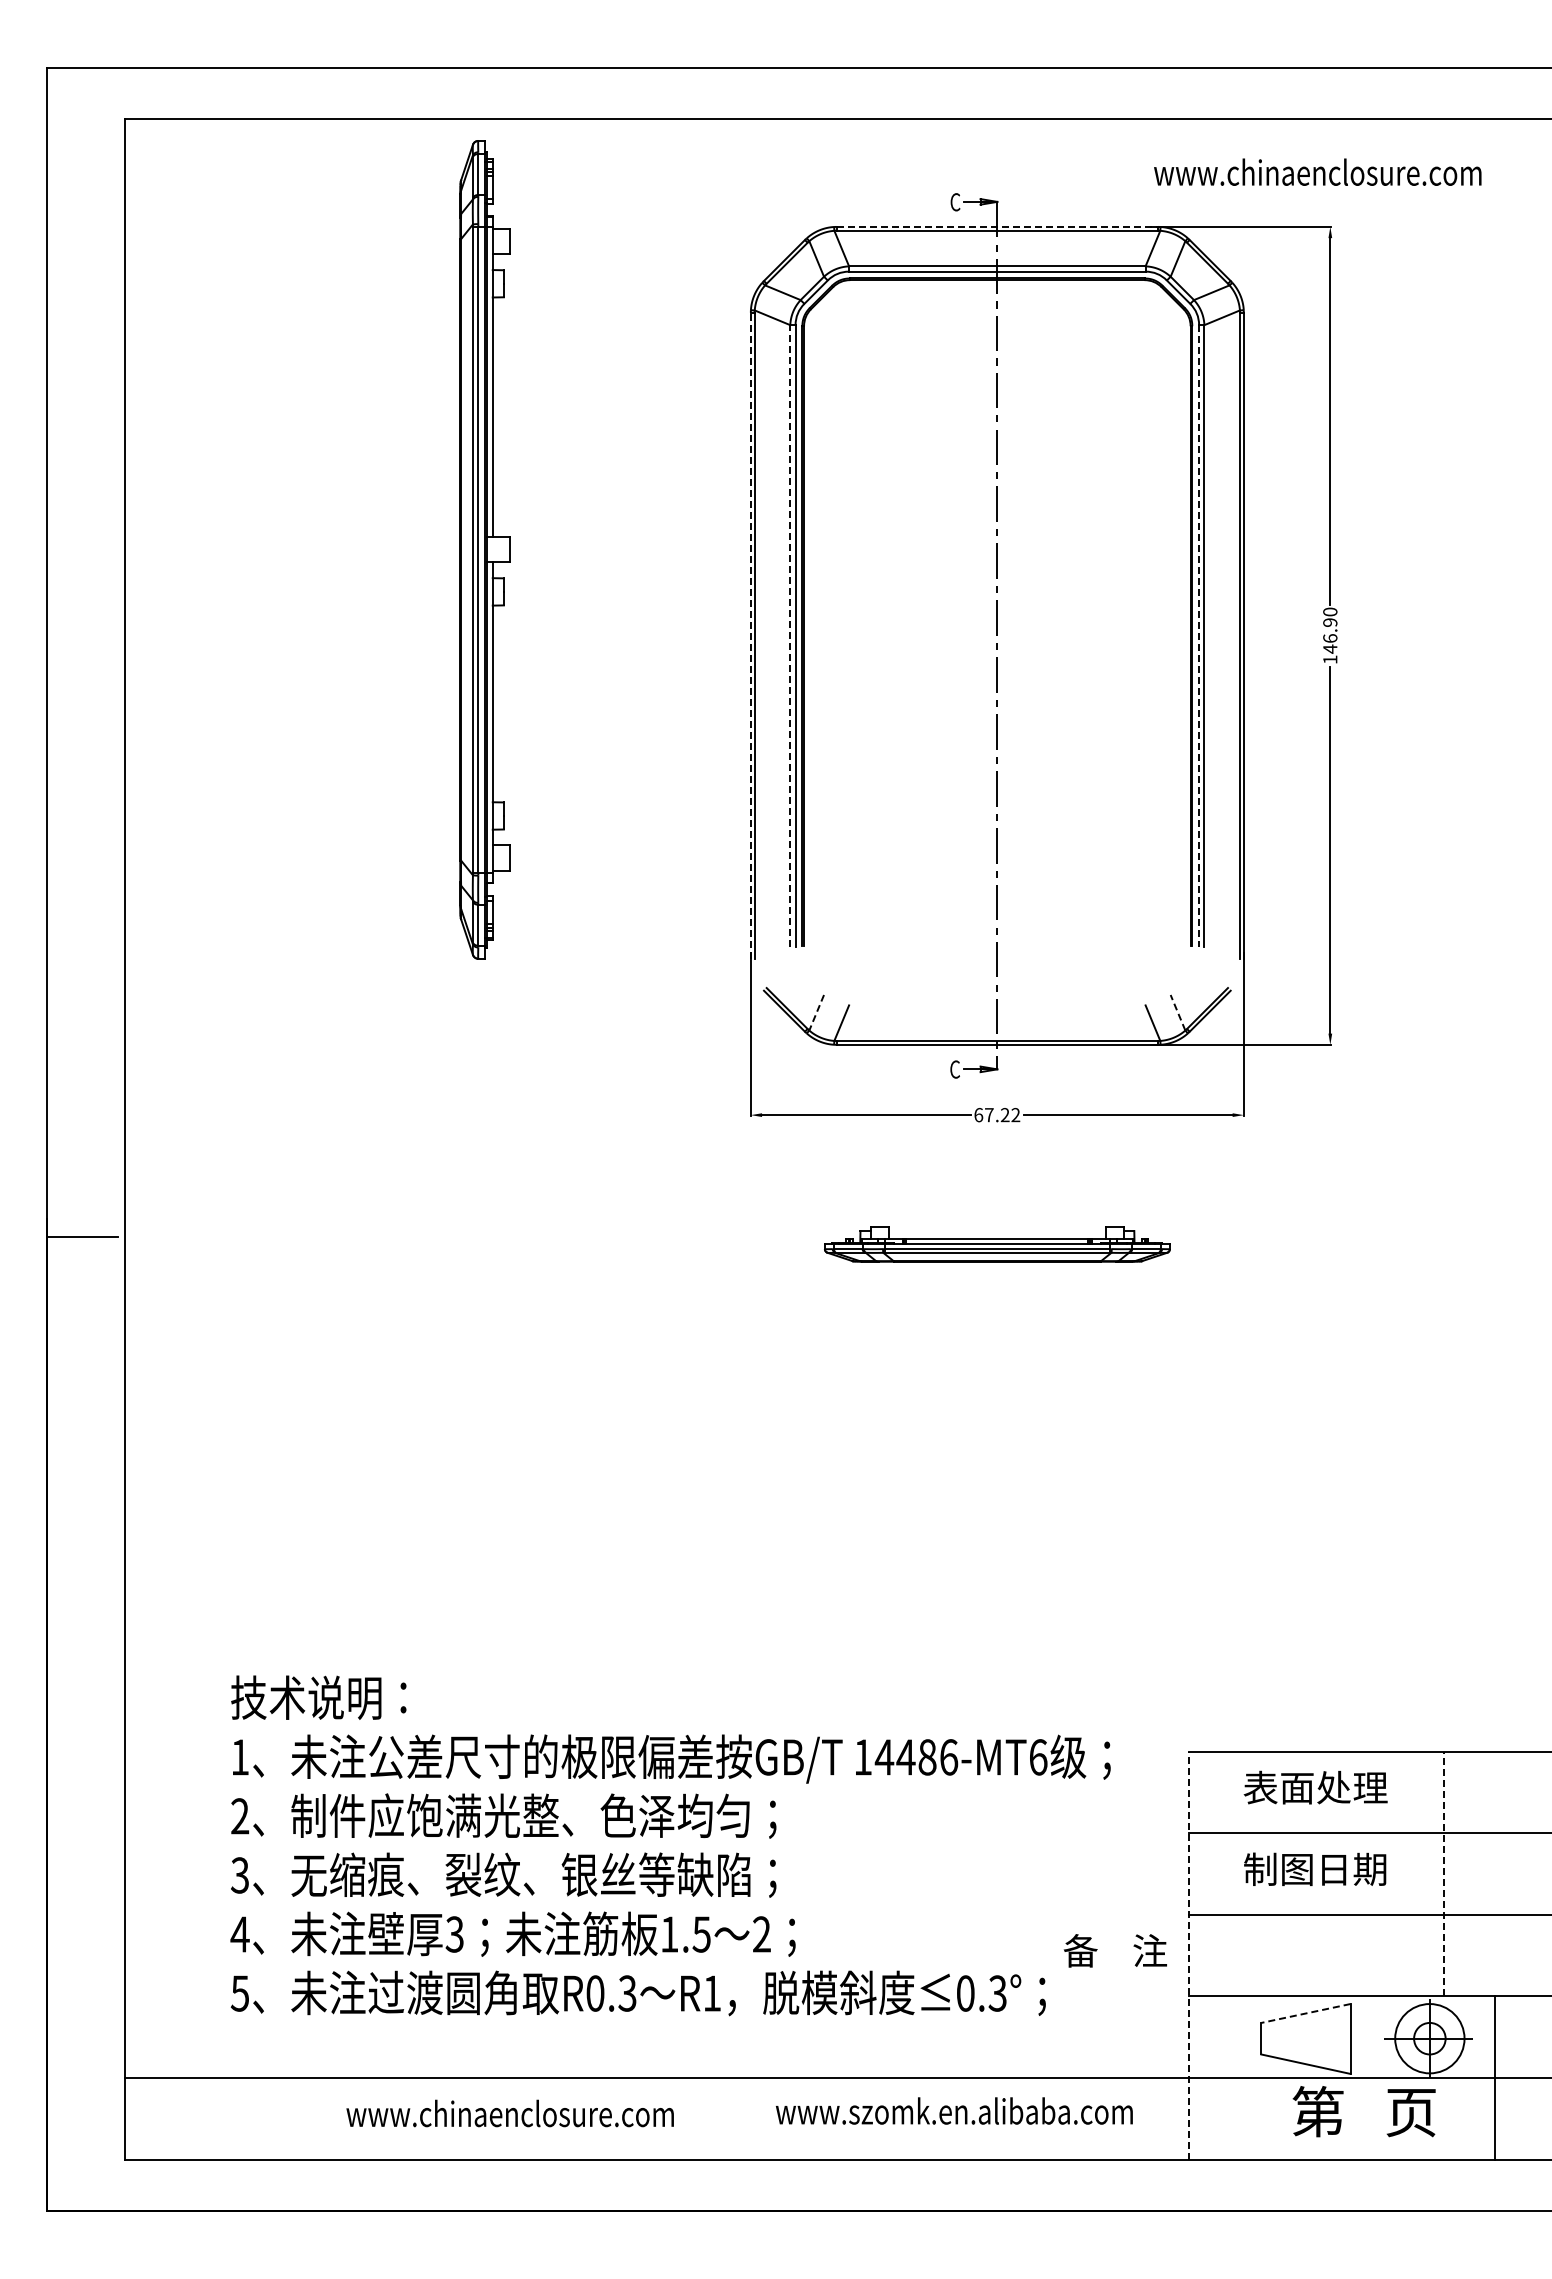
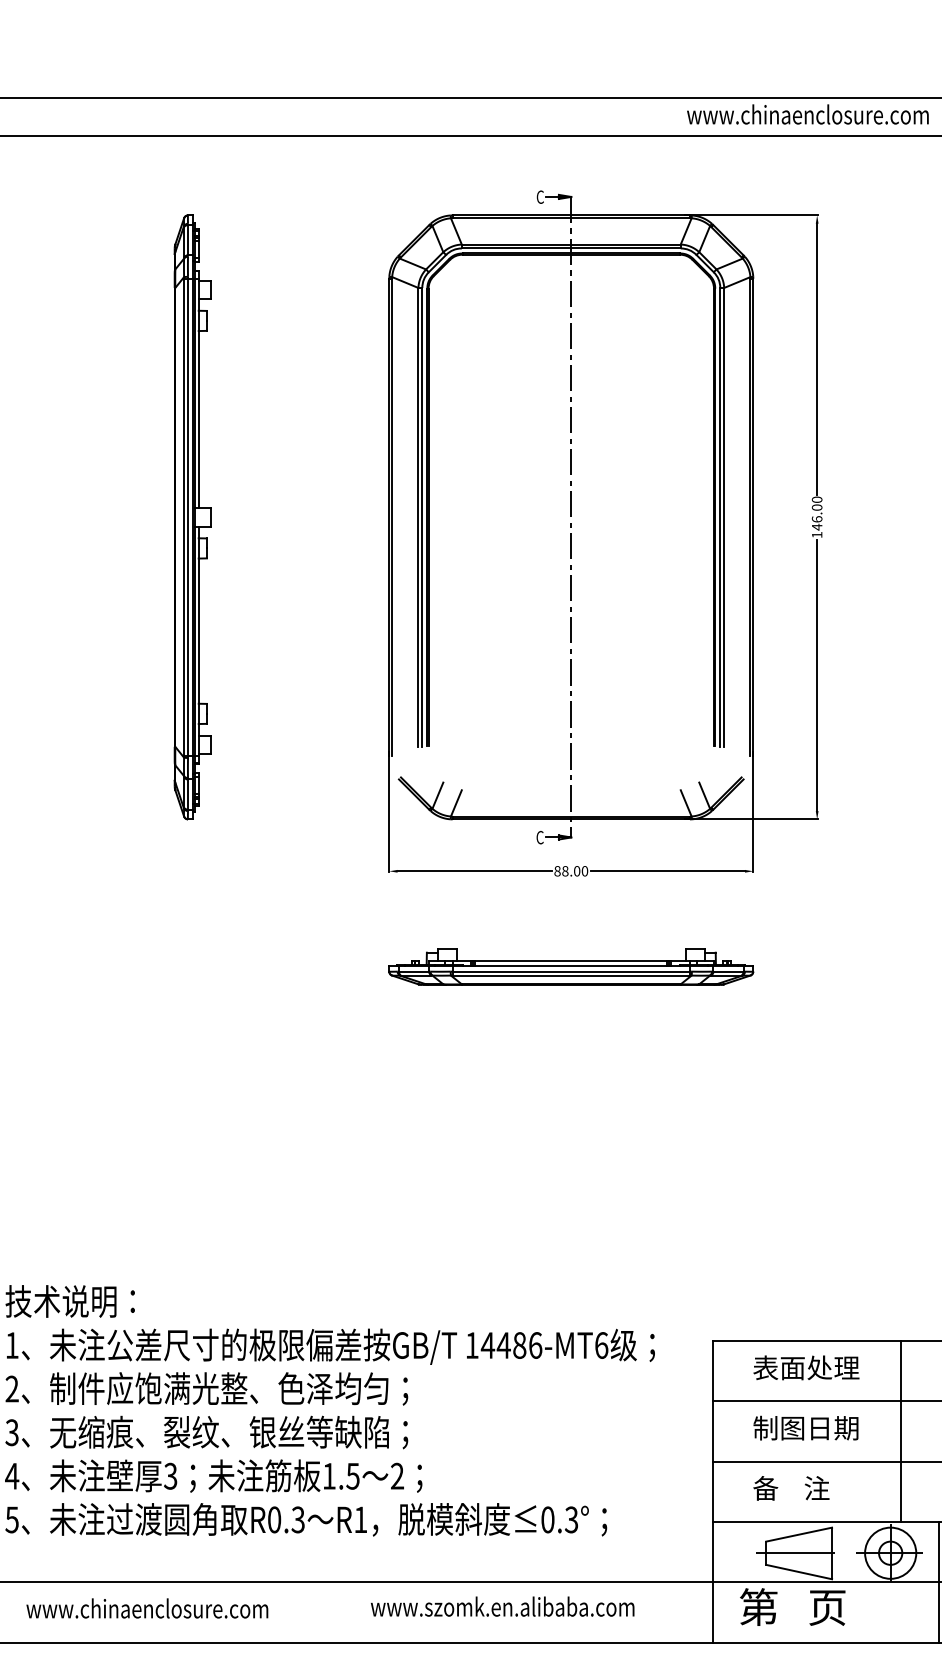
text: (1317, 171) -> (807, 113), moved
line: (997, 226) -> (571, 215), dashed -> solid
part: (484, 549) -> (192, 517), moved
text: (1330, 622) -> (817, 507), 146.90 -> 146.00
line: (750, 635) -> (389, 517), dashed -> solid
line: (790, 635) -> (418, 517), dashed -> solid
line: (1199, 635) -> (720, 517), dashed -> solid
line: (1177, 1012) -> (704, 795), dashed -> solid
line: (816, 1013) -> (437, 796), dashed -> solid
text: (997, 1115) -> (571, 871), 67.22 -> 88.00
part: (997, 1244) -> (571, 966), size x1.43
line: (1444, 1873) -> (901, 1431), dashed -> solid
text: (1114, 1950) -> (790, 1488), moved
line: (1189, 1955) -> (713, 1491), dashed -> solid
line: (1305, 2013) -> (798, 1534), dashed -> solid
line: (1302, 2038) -> (796, 1553), added
text: (954, 2110) -> (502, 1606), moved
text: (1363, 2111) -> (792, 1607), moved
text: (509, 2113) -> (146, 1608), moved

